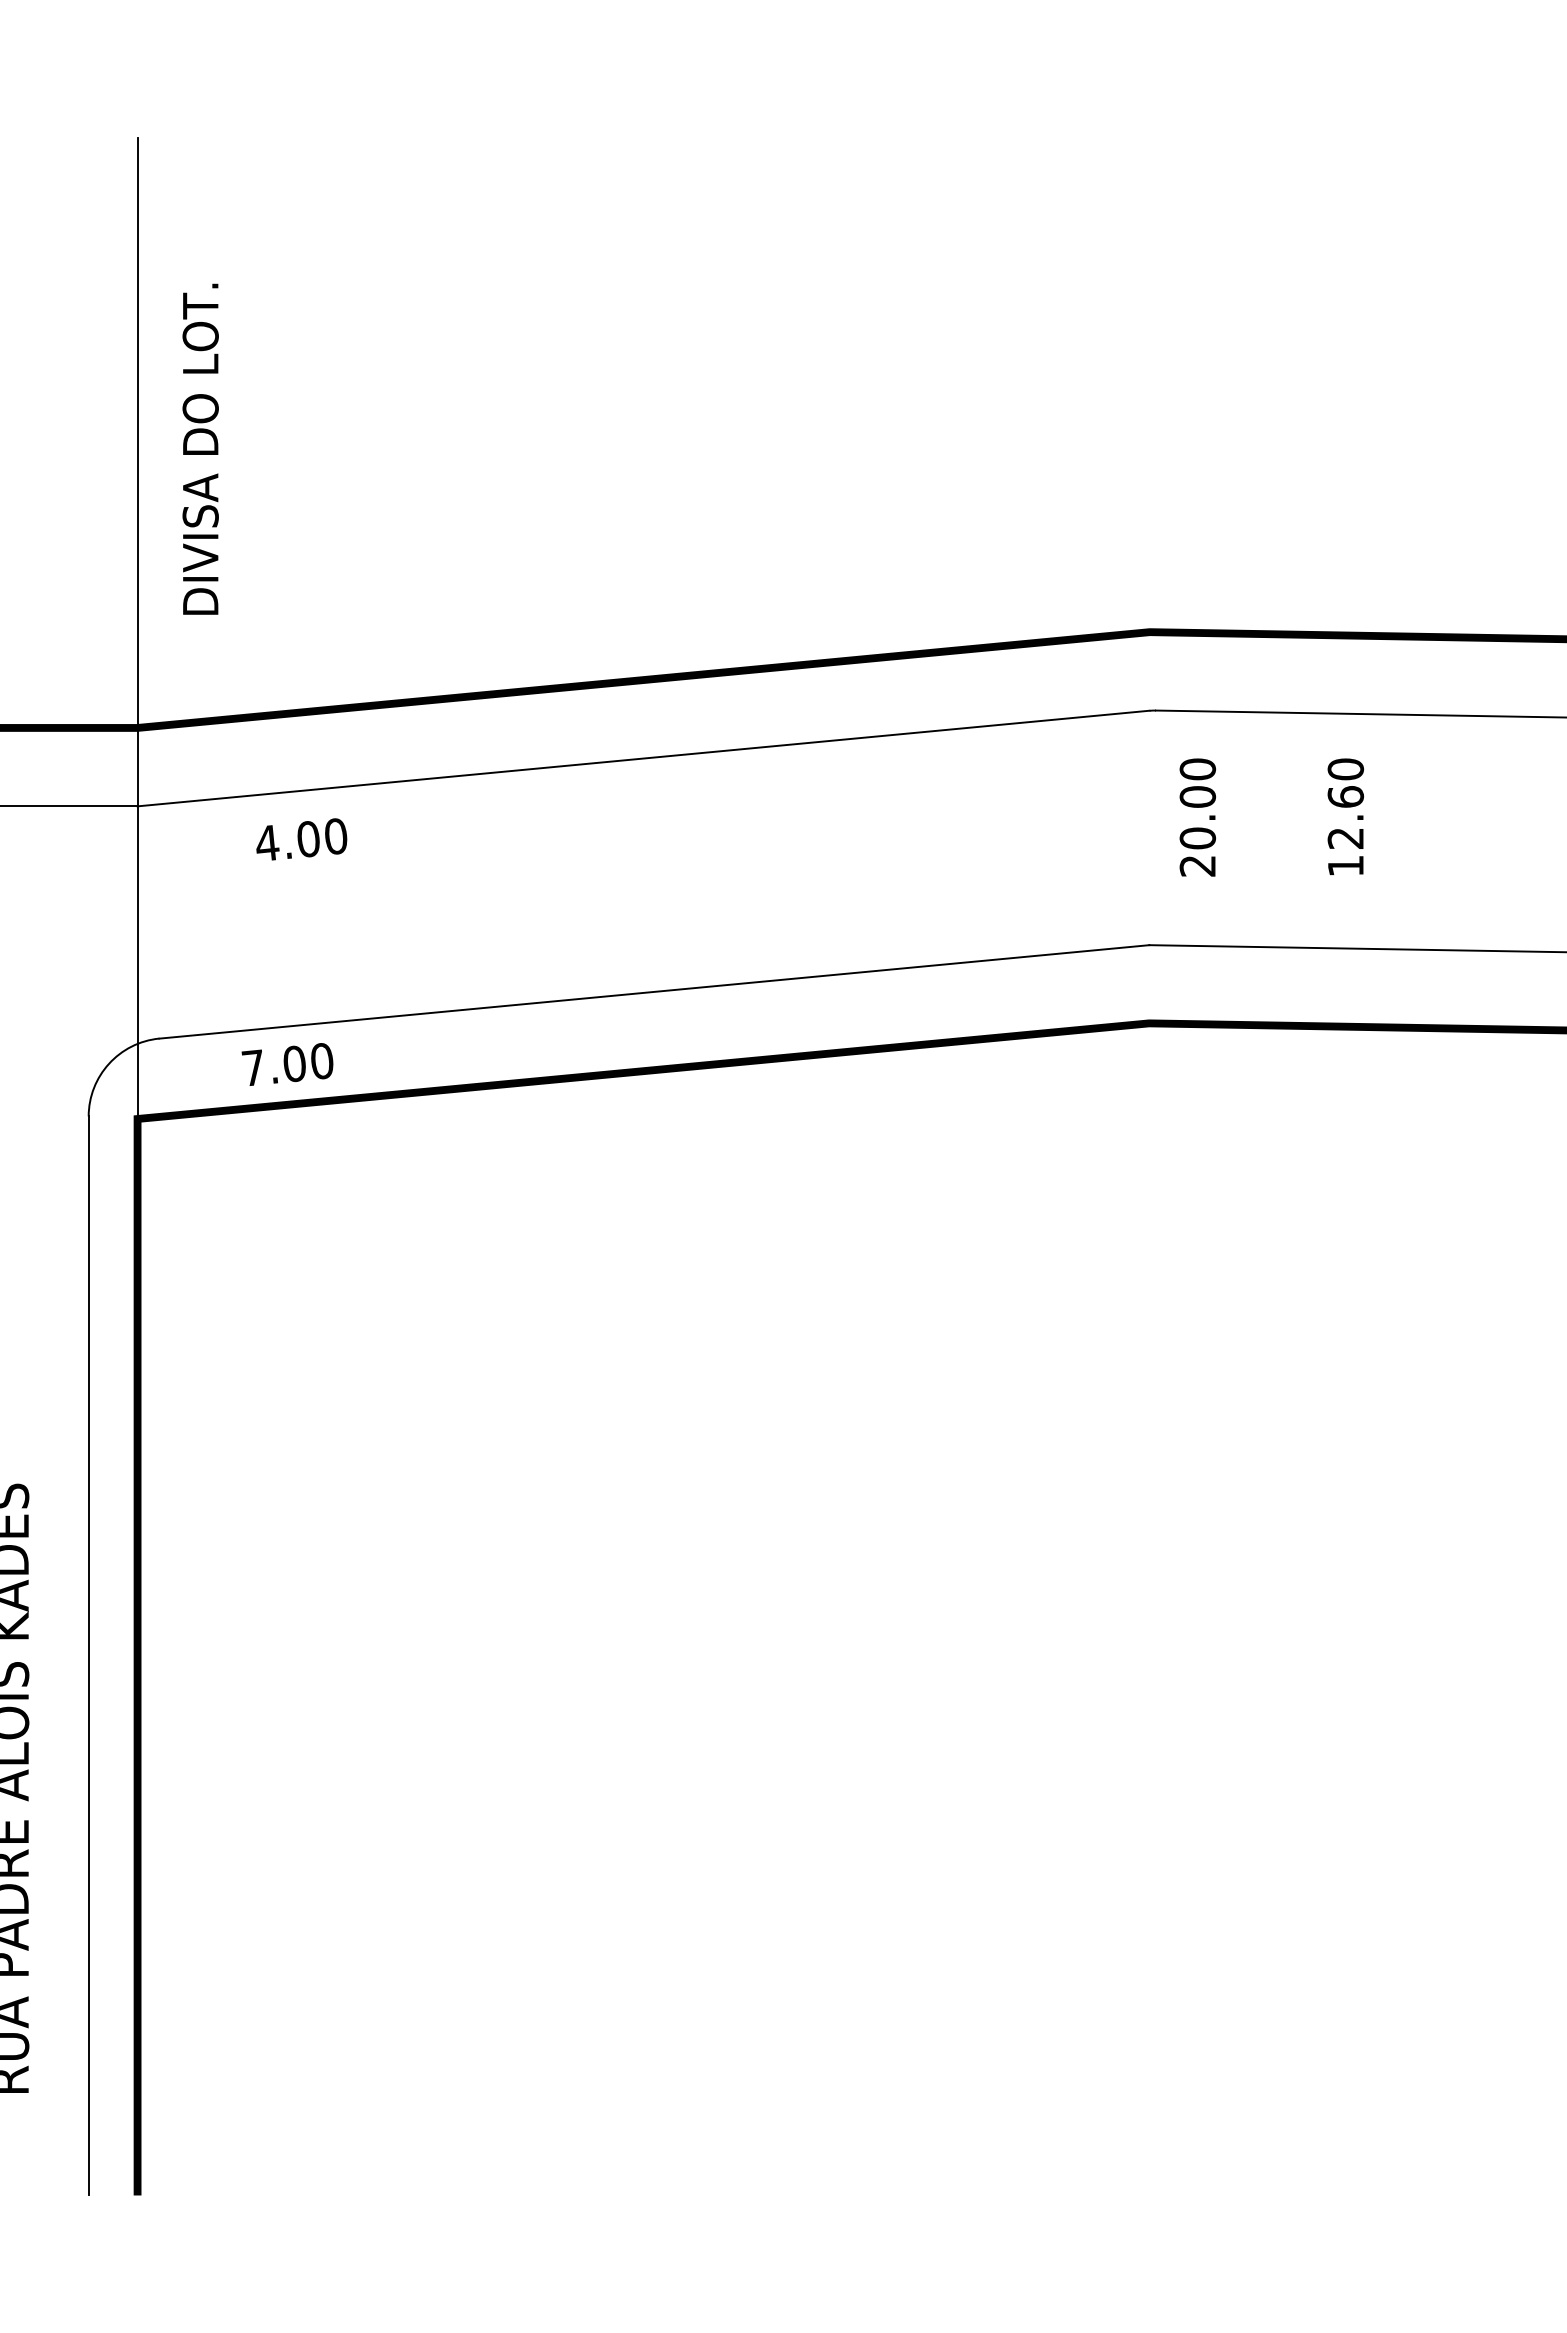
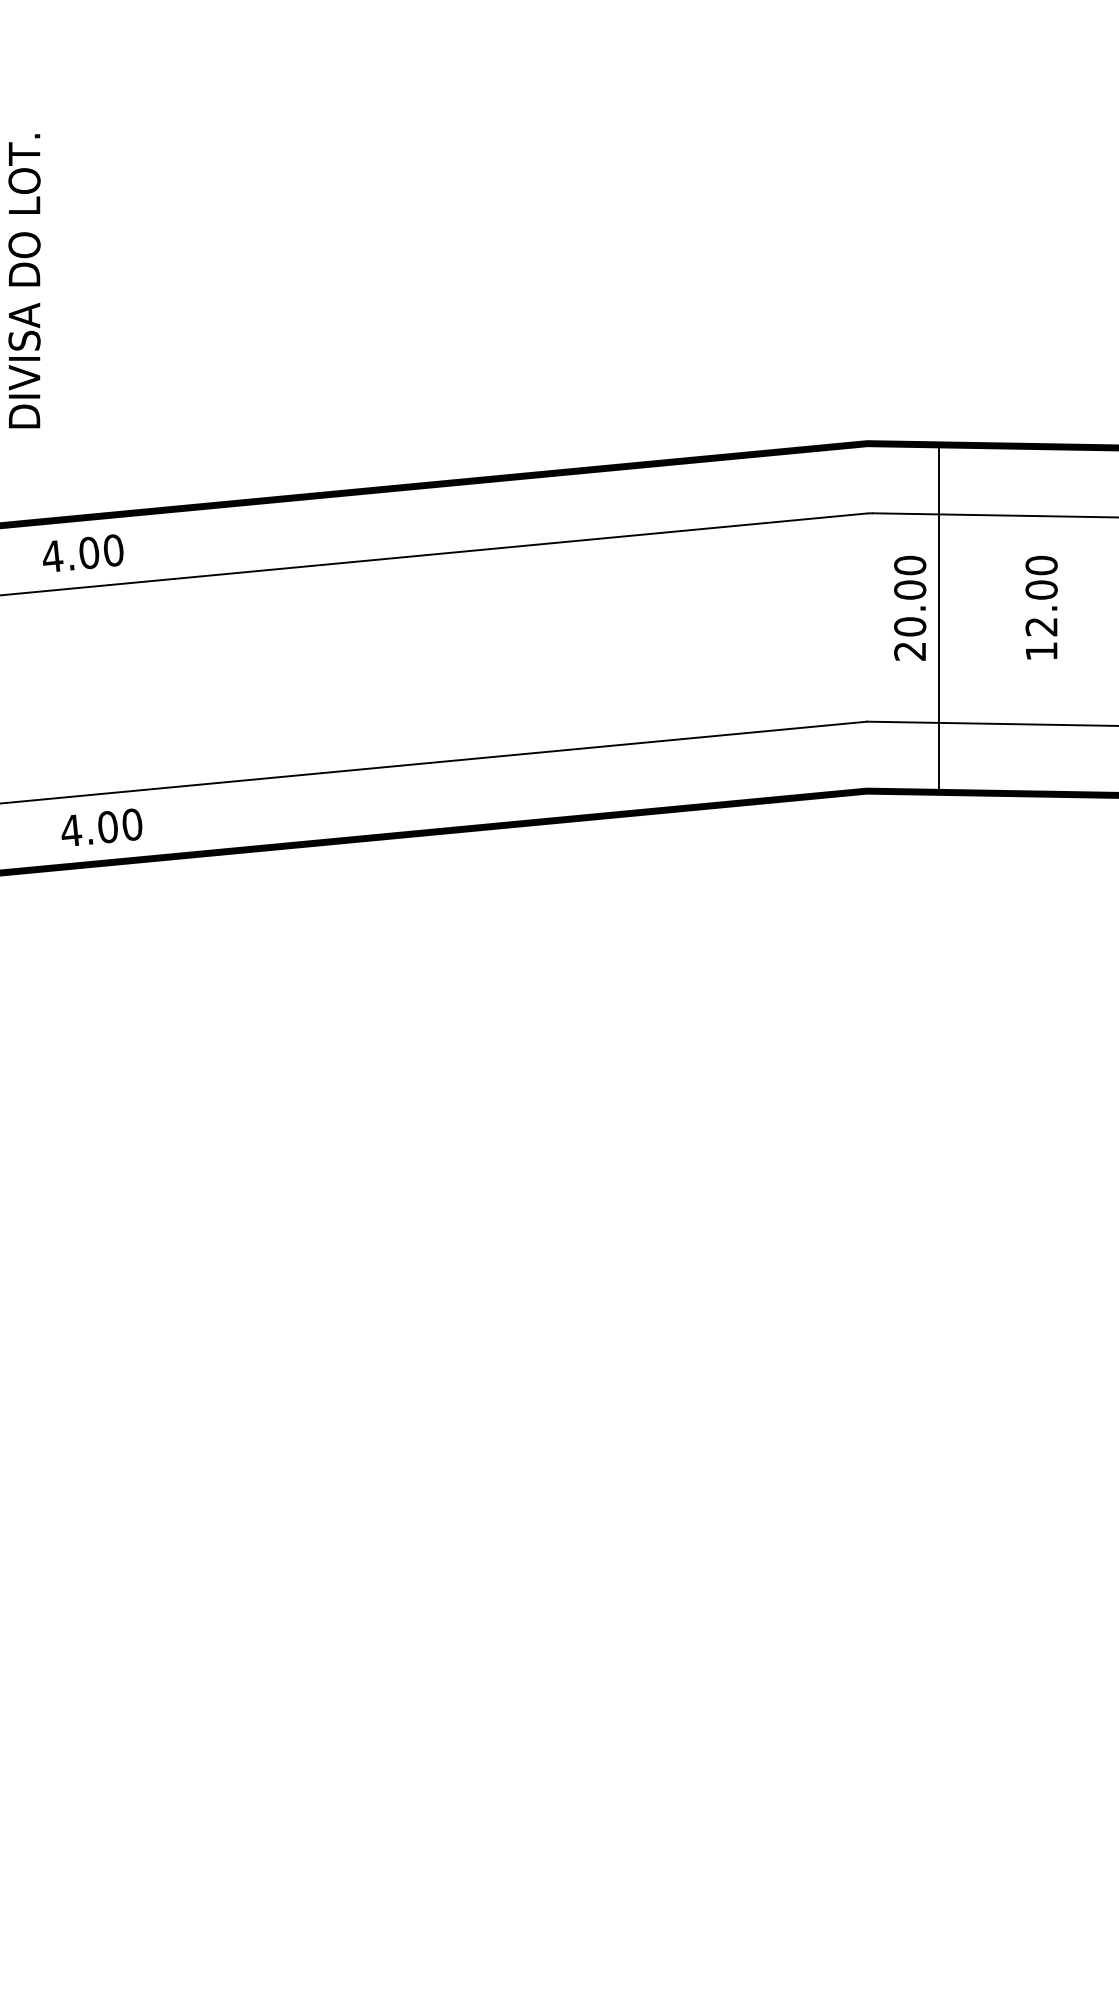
text: (1345, 796) -> (1041, 589), 12.60 -> 12.00
line: (1230, 828) -> (939, 618), added
text: (301, 839) -> (82, 553), moved
text: (253, 1067) -> (71, 830), 7.00 -> 4.00

